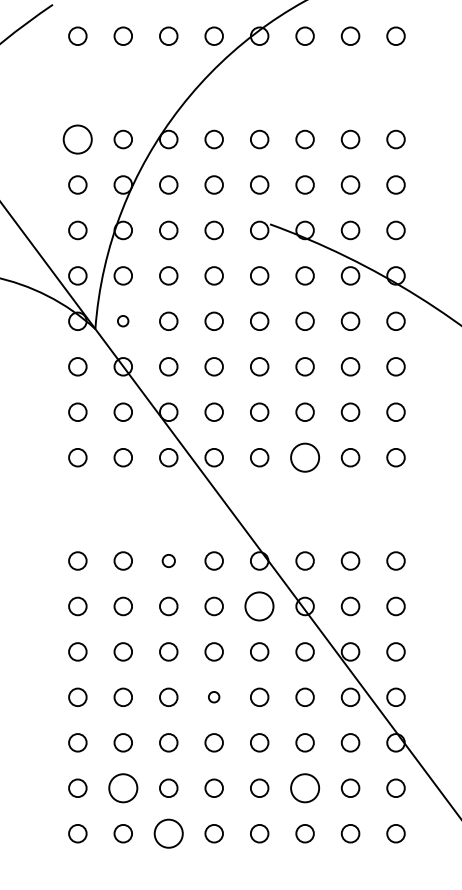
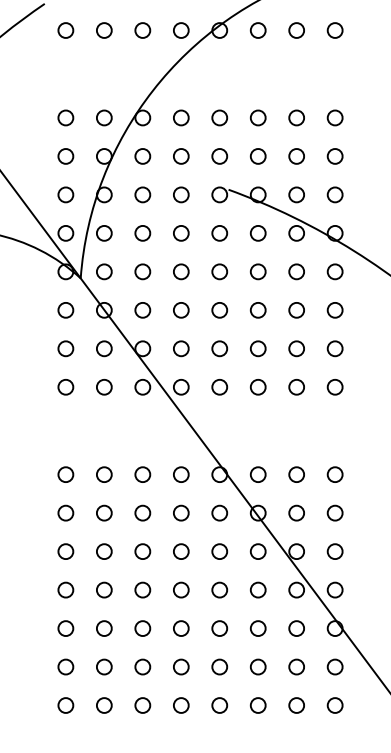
circle: (77, 139) -> (65, 117), size x0.62
circle: (122, 320) -> (103, 271), size x1.67
circle: (304, 457) -> (257, 387), size x0.62
circle: (168, 560) -> (142, 474), size x1.43
circle: (259, 606) -> (219, 513), size x0.62
circle: (213, 696) -> (180, 589), size x1.67
circle: (123, 788) -> (104, 667), size x0.62
circle: (304, 788) -> (257, 667), size x0.62
circle: (168, 833) -> (142, 705), size x0.62

